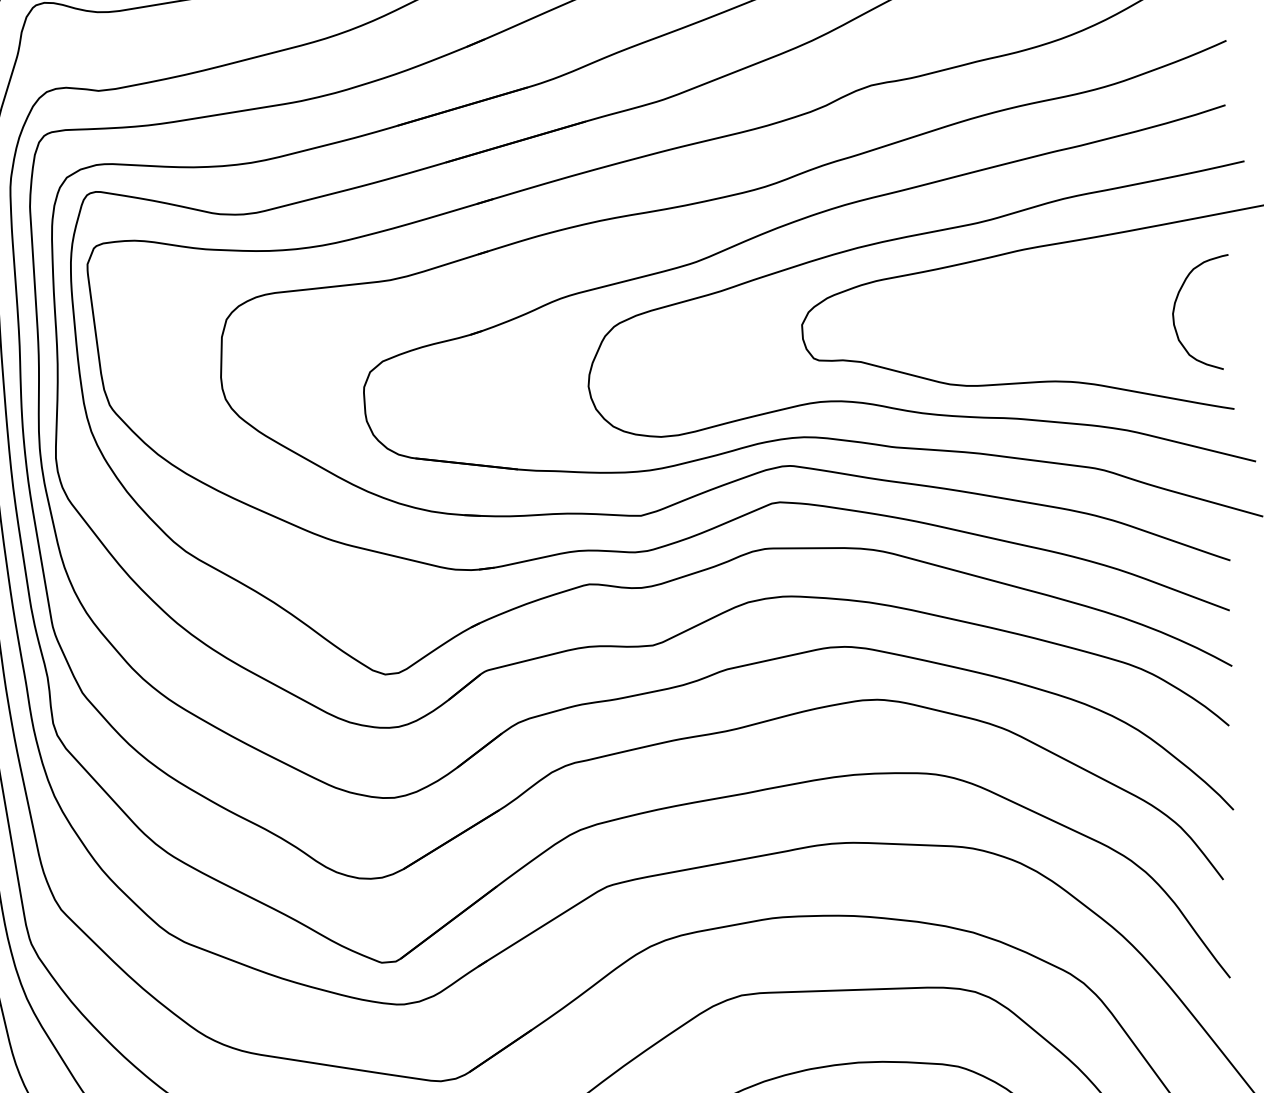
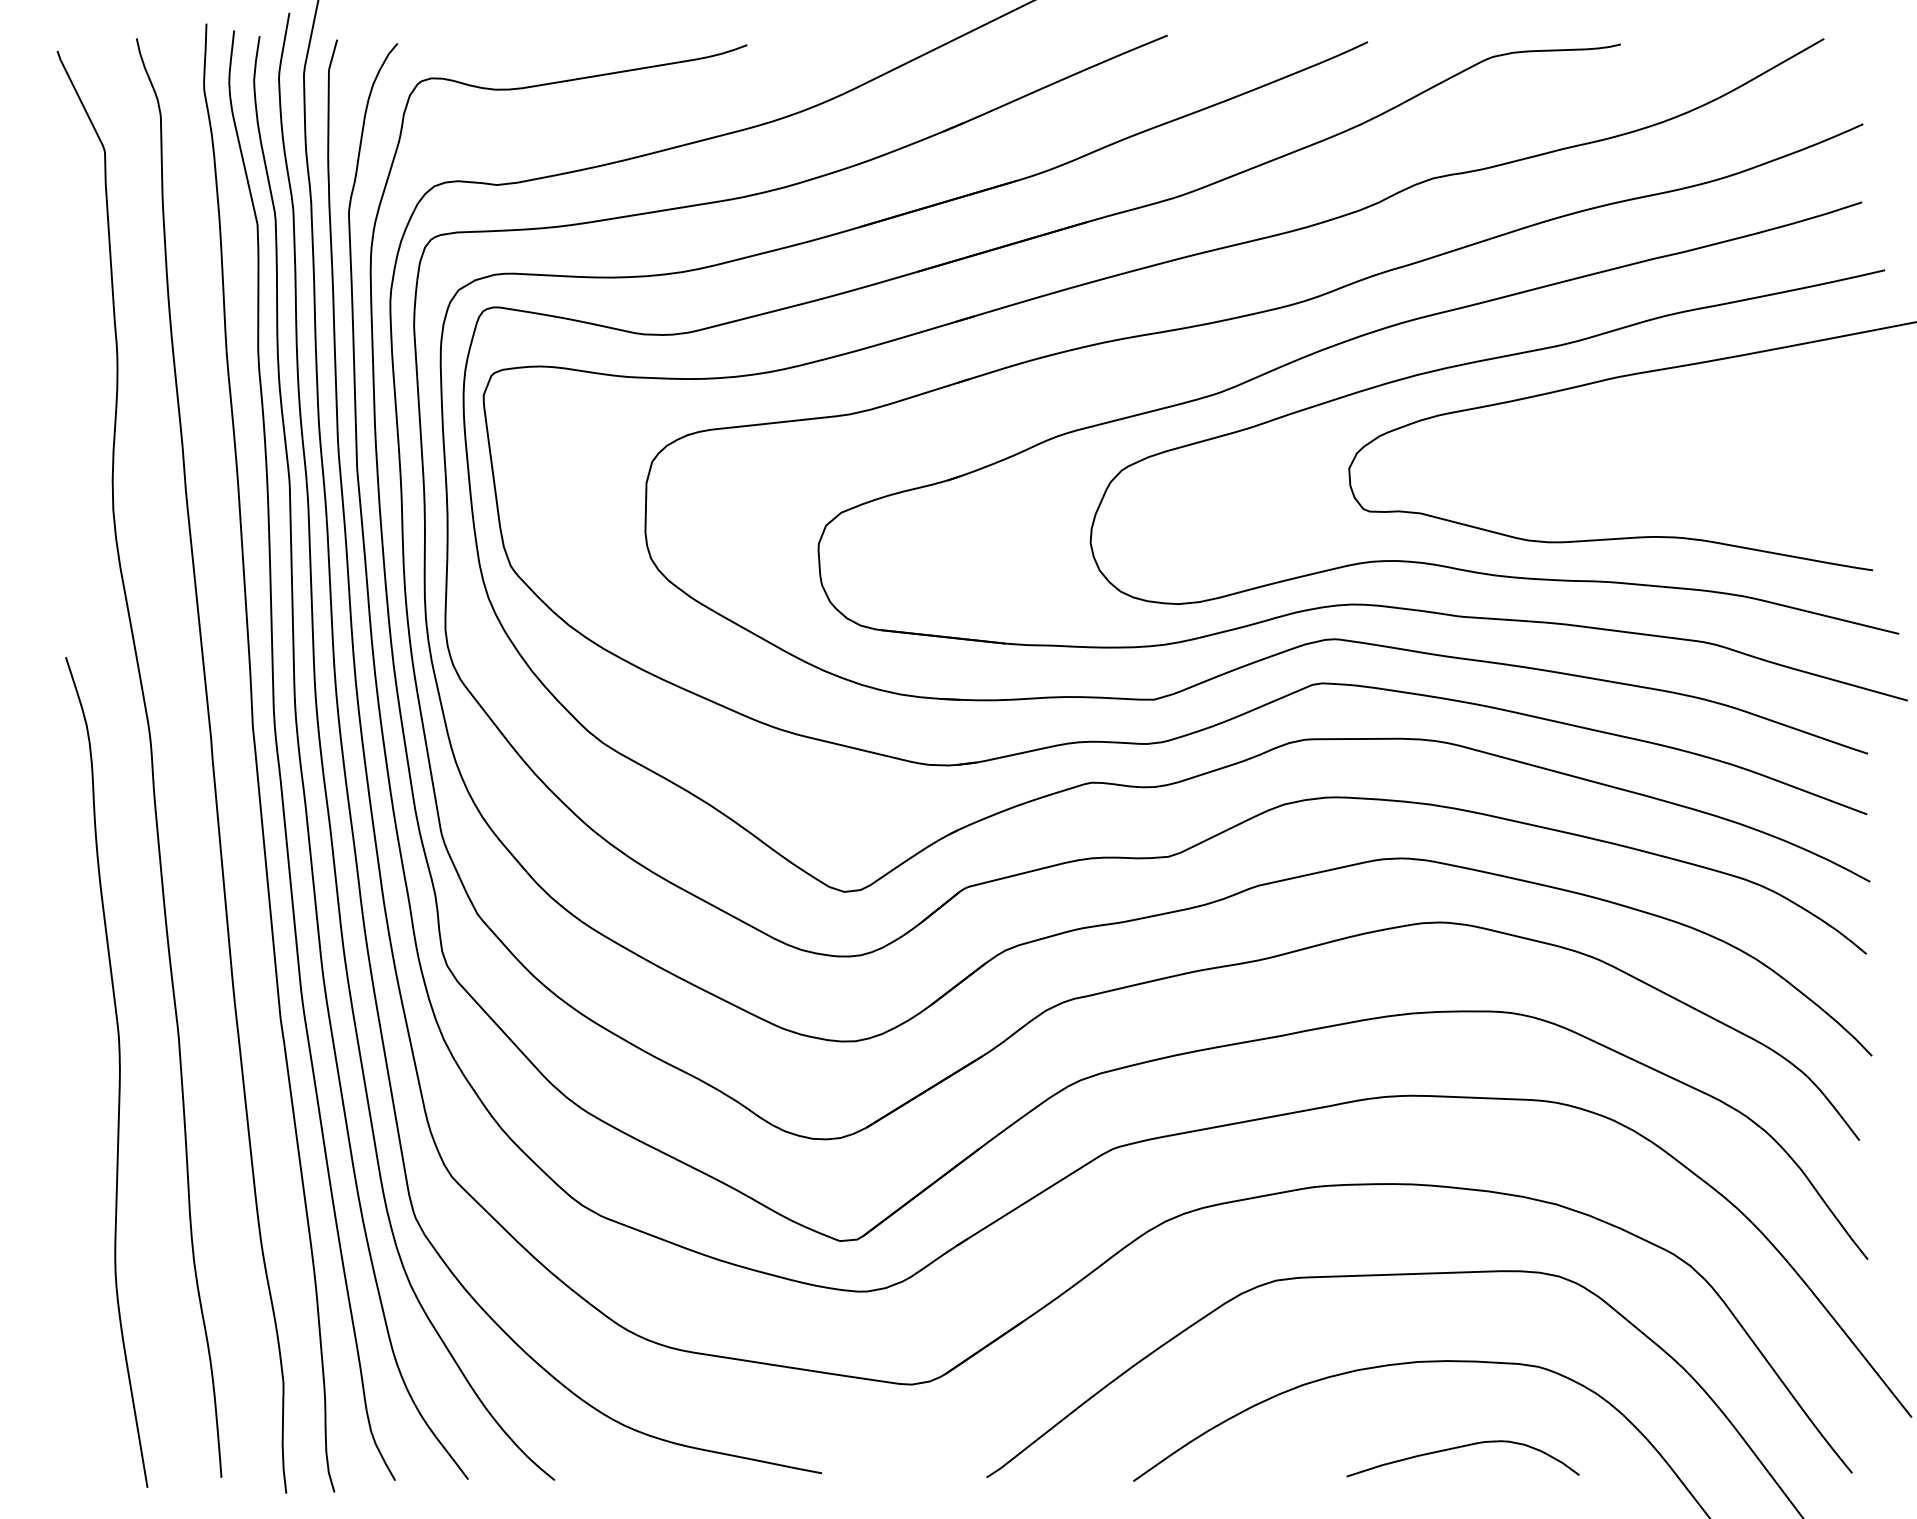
curve: (1175, 305) -> (1801, 445), removed

